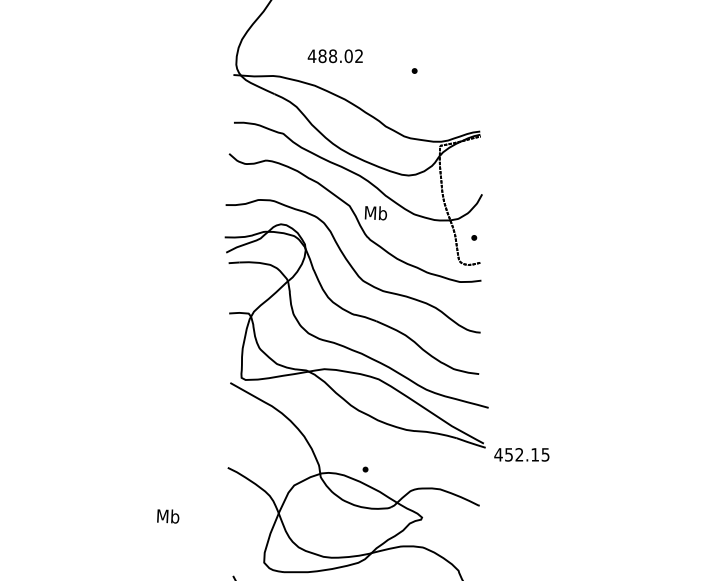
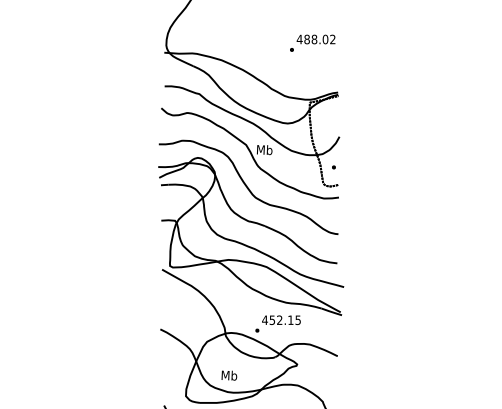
text: (334, 56) -> (315, 39), moved
text: (521, 453) -> (281, 319), moved
text: (168, 516) -> (229, 375), moved

